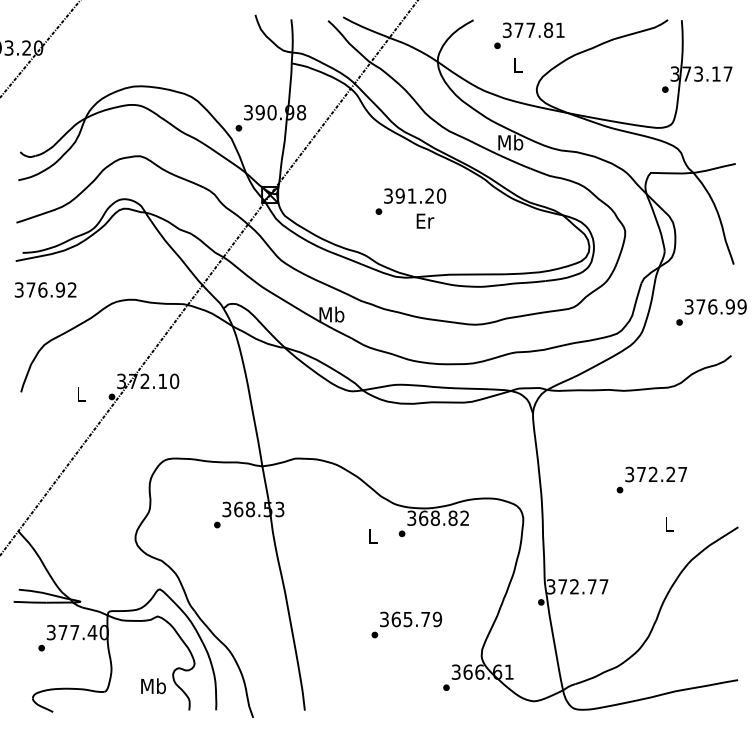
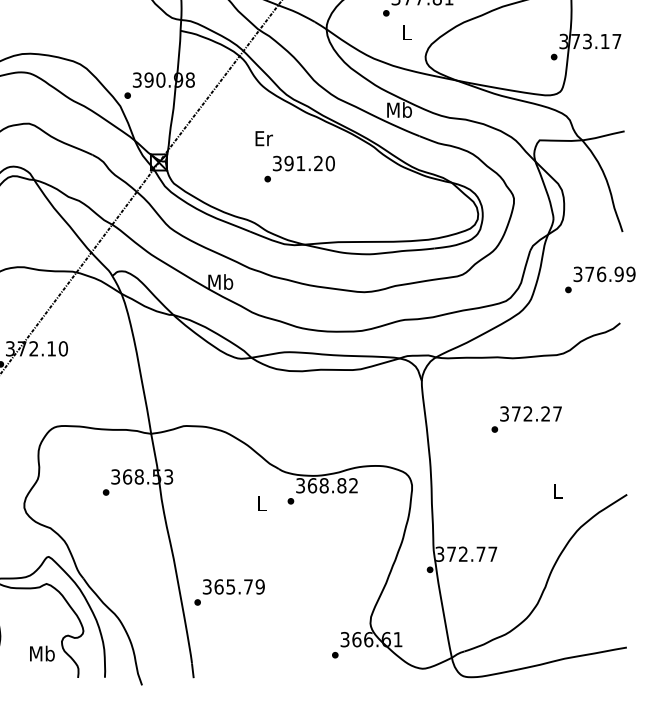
text: (425, 220) -> (264, 137), moved
text: (651, 479) -> (526, 418), moved
text: (406, 624) -> (229, 591), moved

